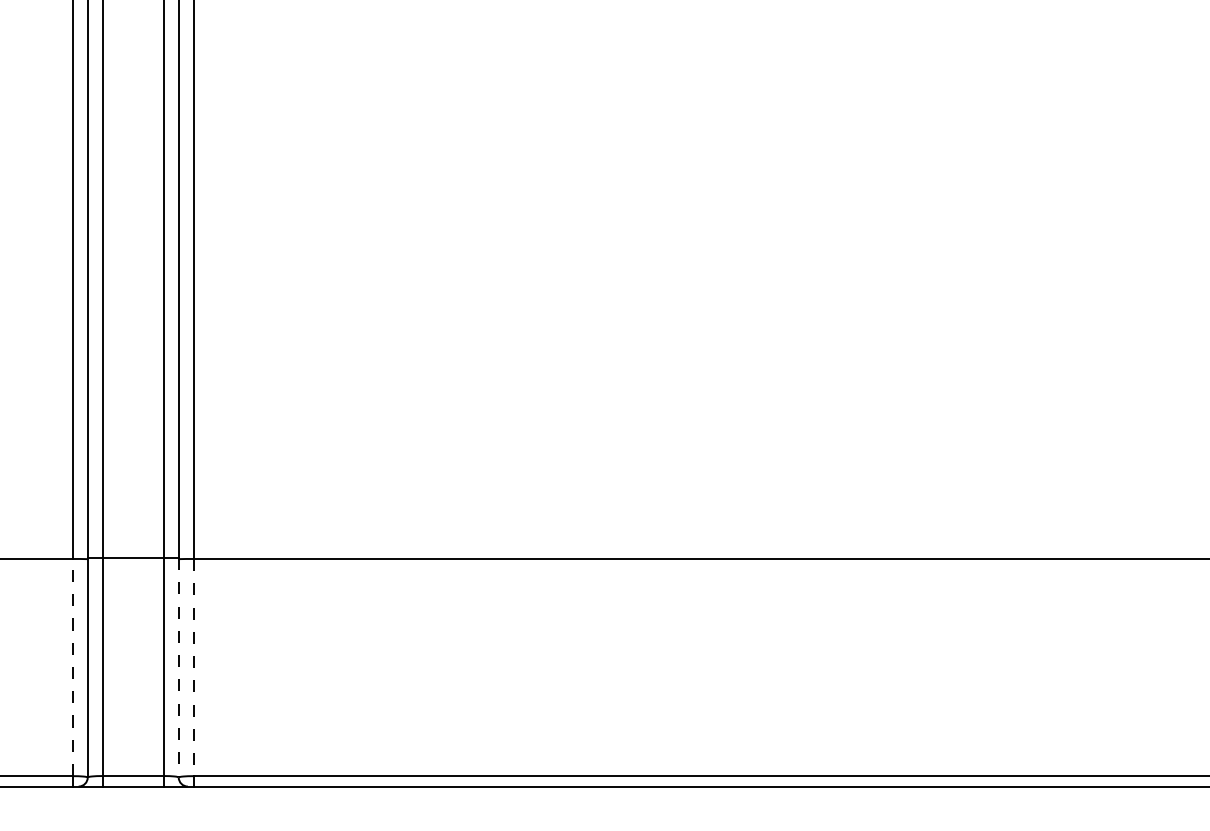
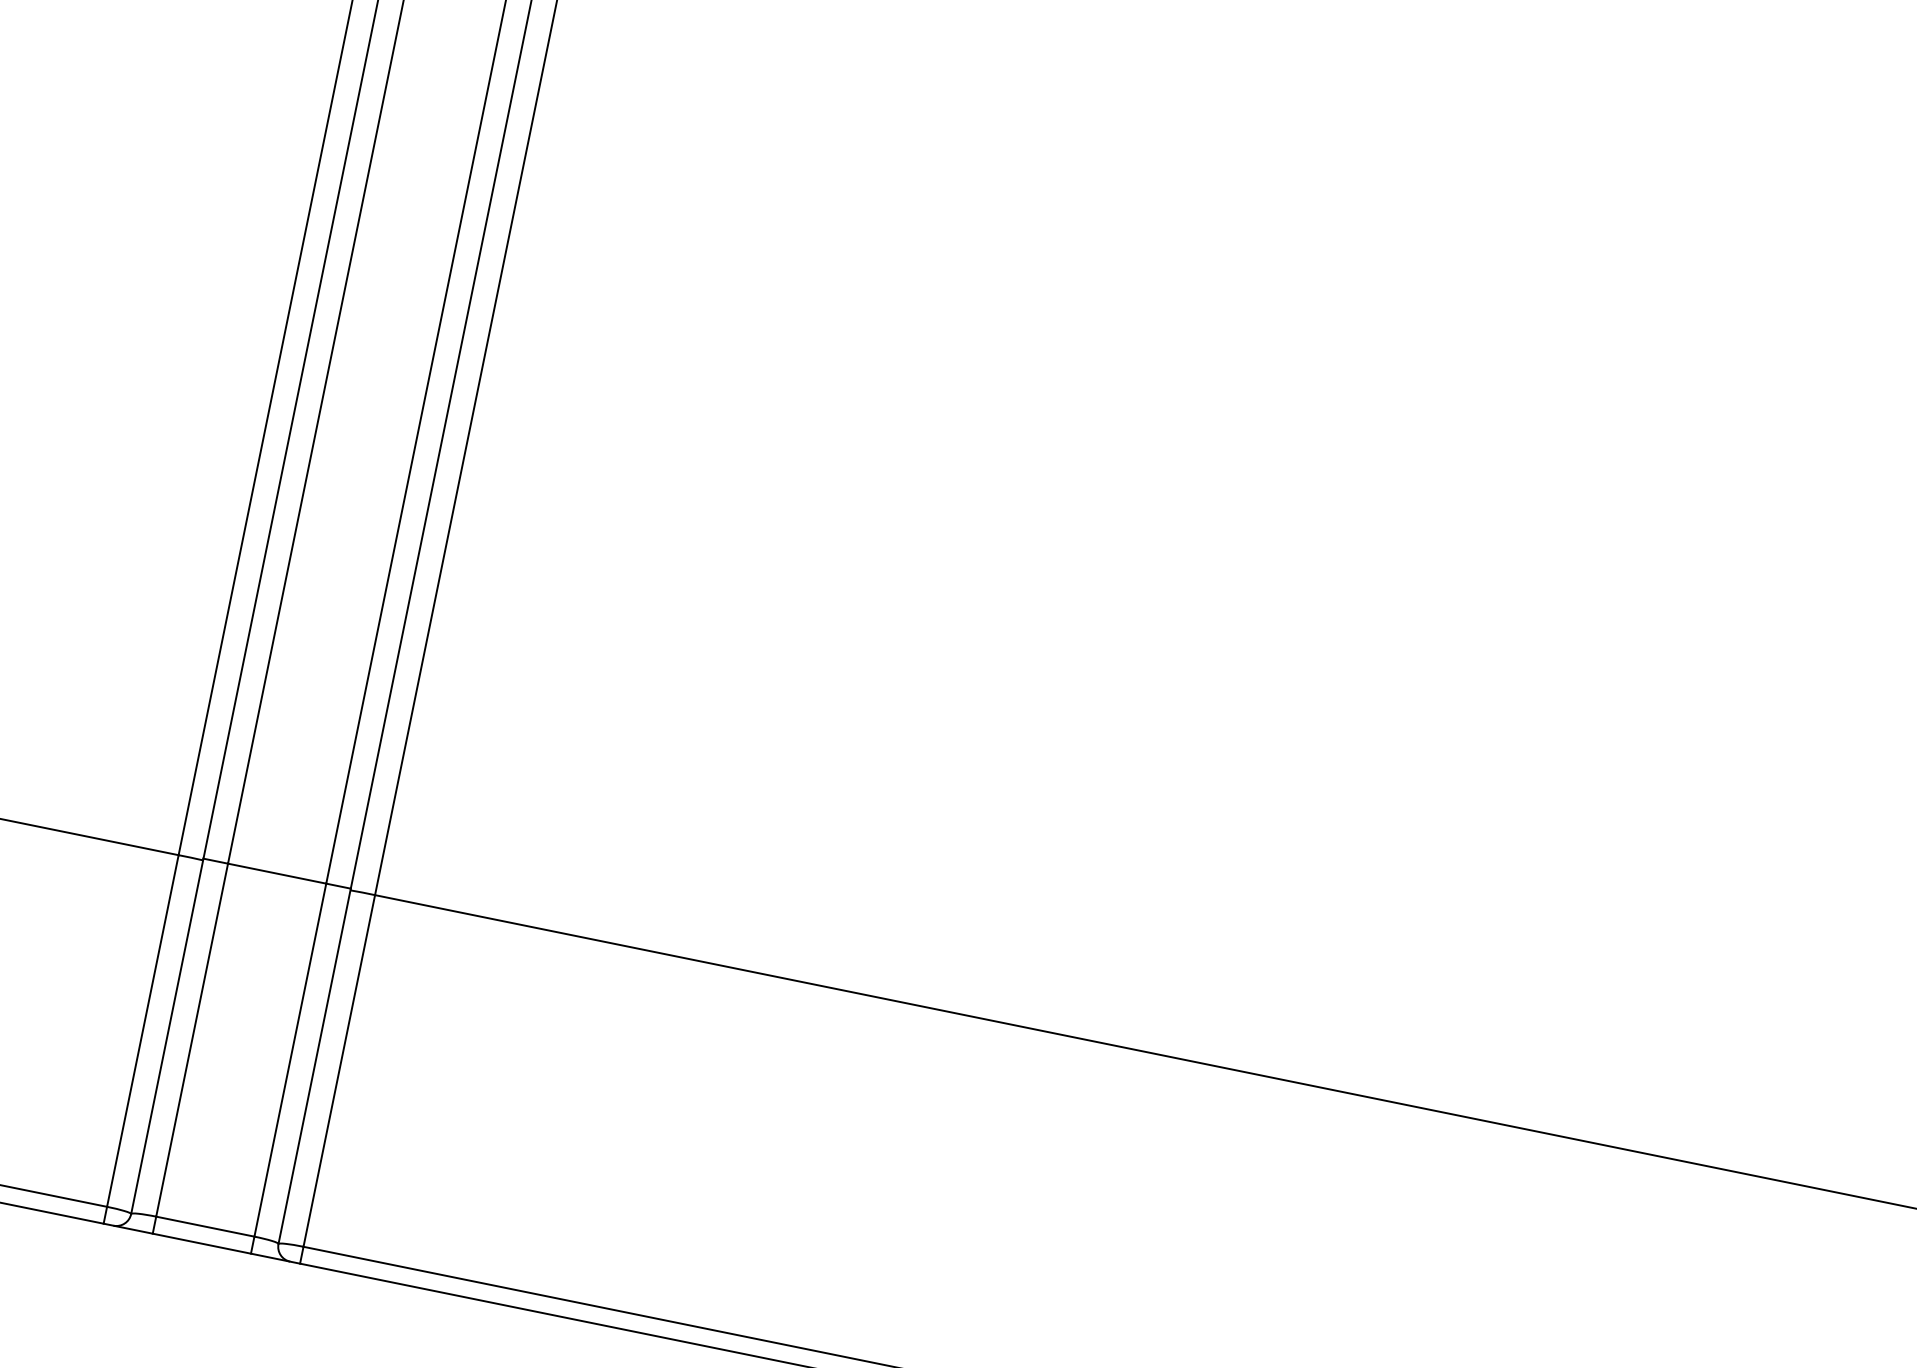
line: (72, 667) -> (142, 1030), dashed -> solid
line: (178, 667) -> (314, 1065), dashed -> solid
line: (193, 667) -> (338, 1070), dashed -> solid

